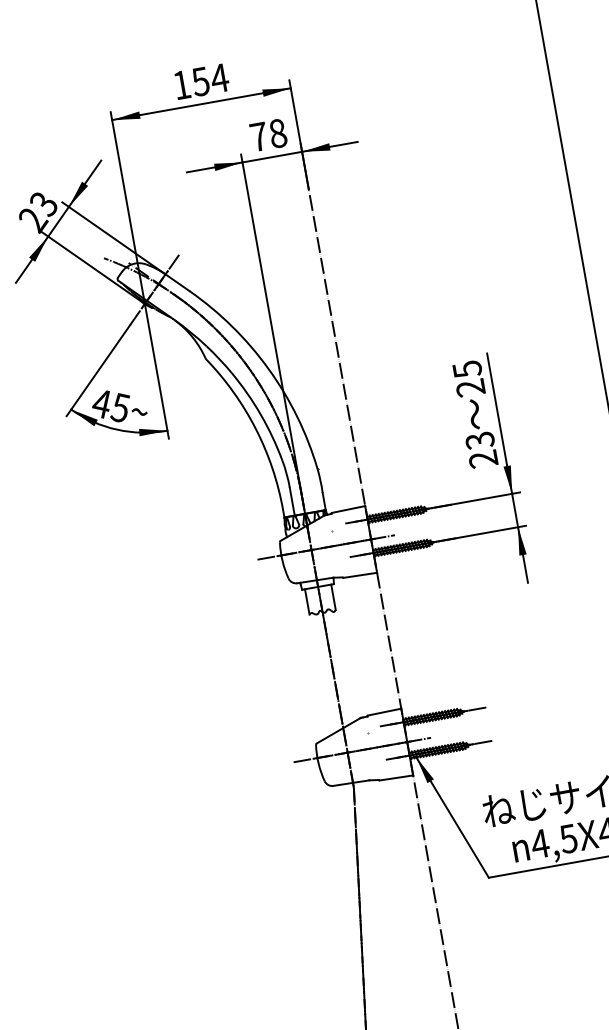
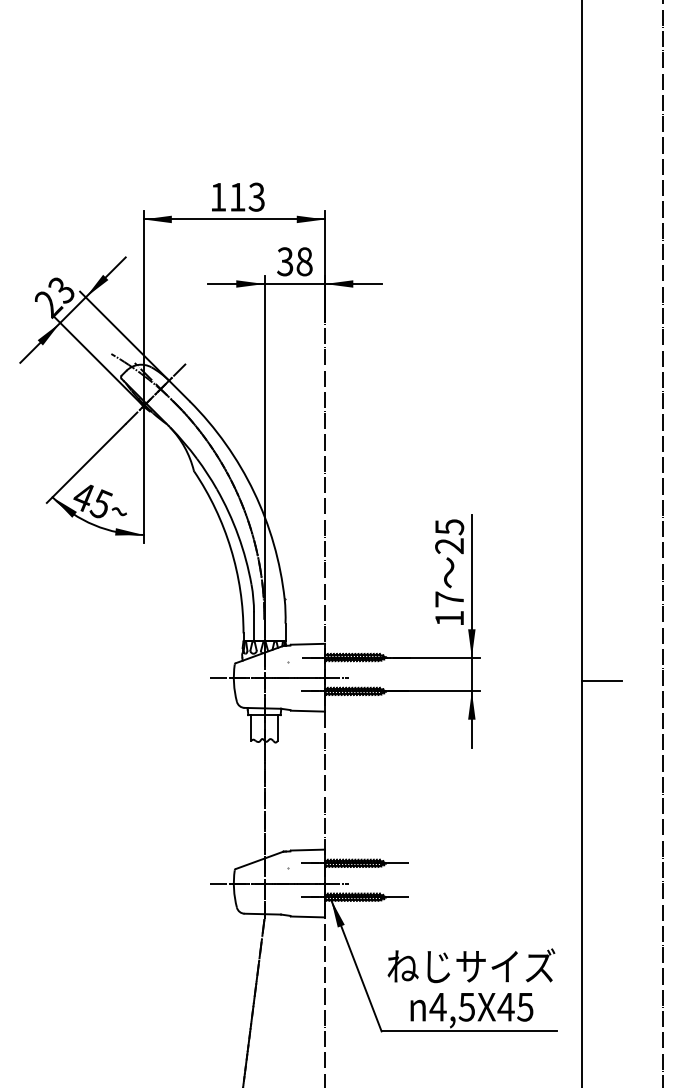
text: (210, 79) -> (247, 196), 154 -> 113
text: (259, 136) -> (285, 261), 78 -> 38
text: (481, 449) -> (449, 608), 23 -> 17

